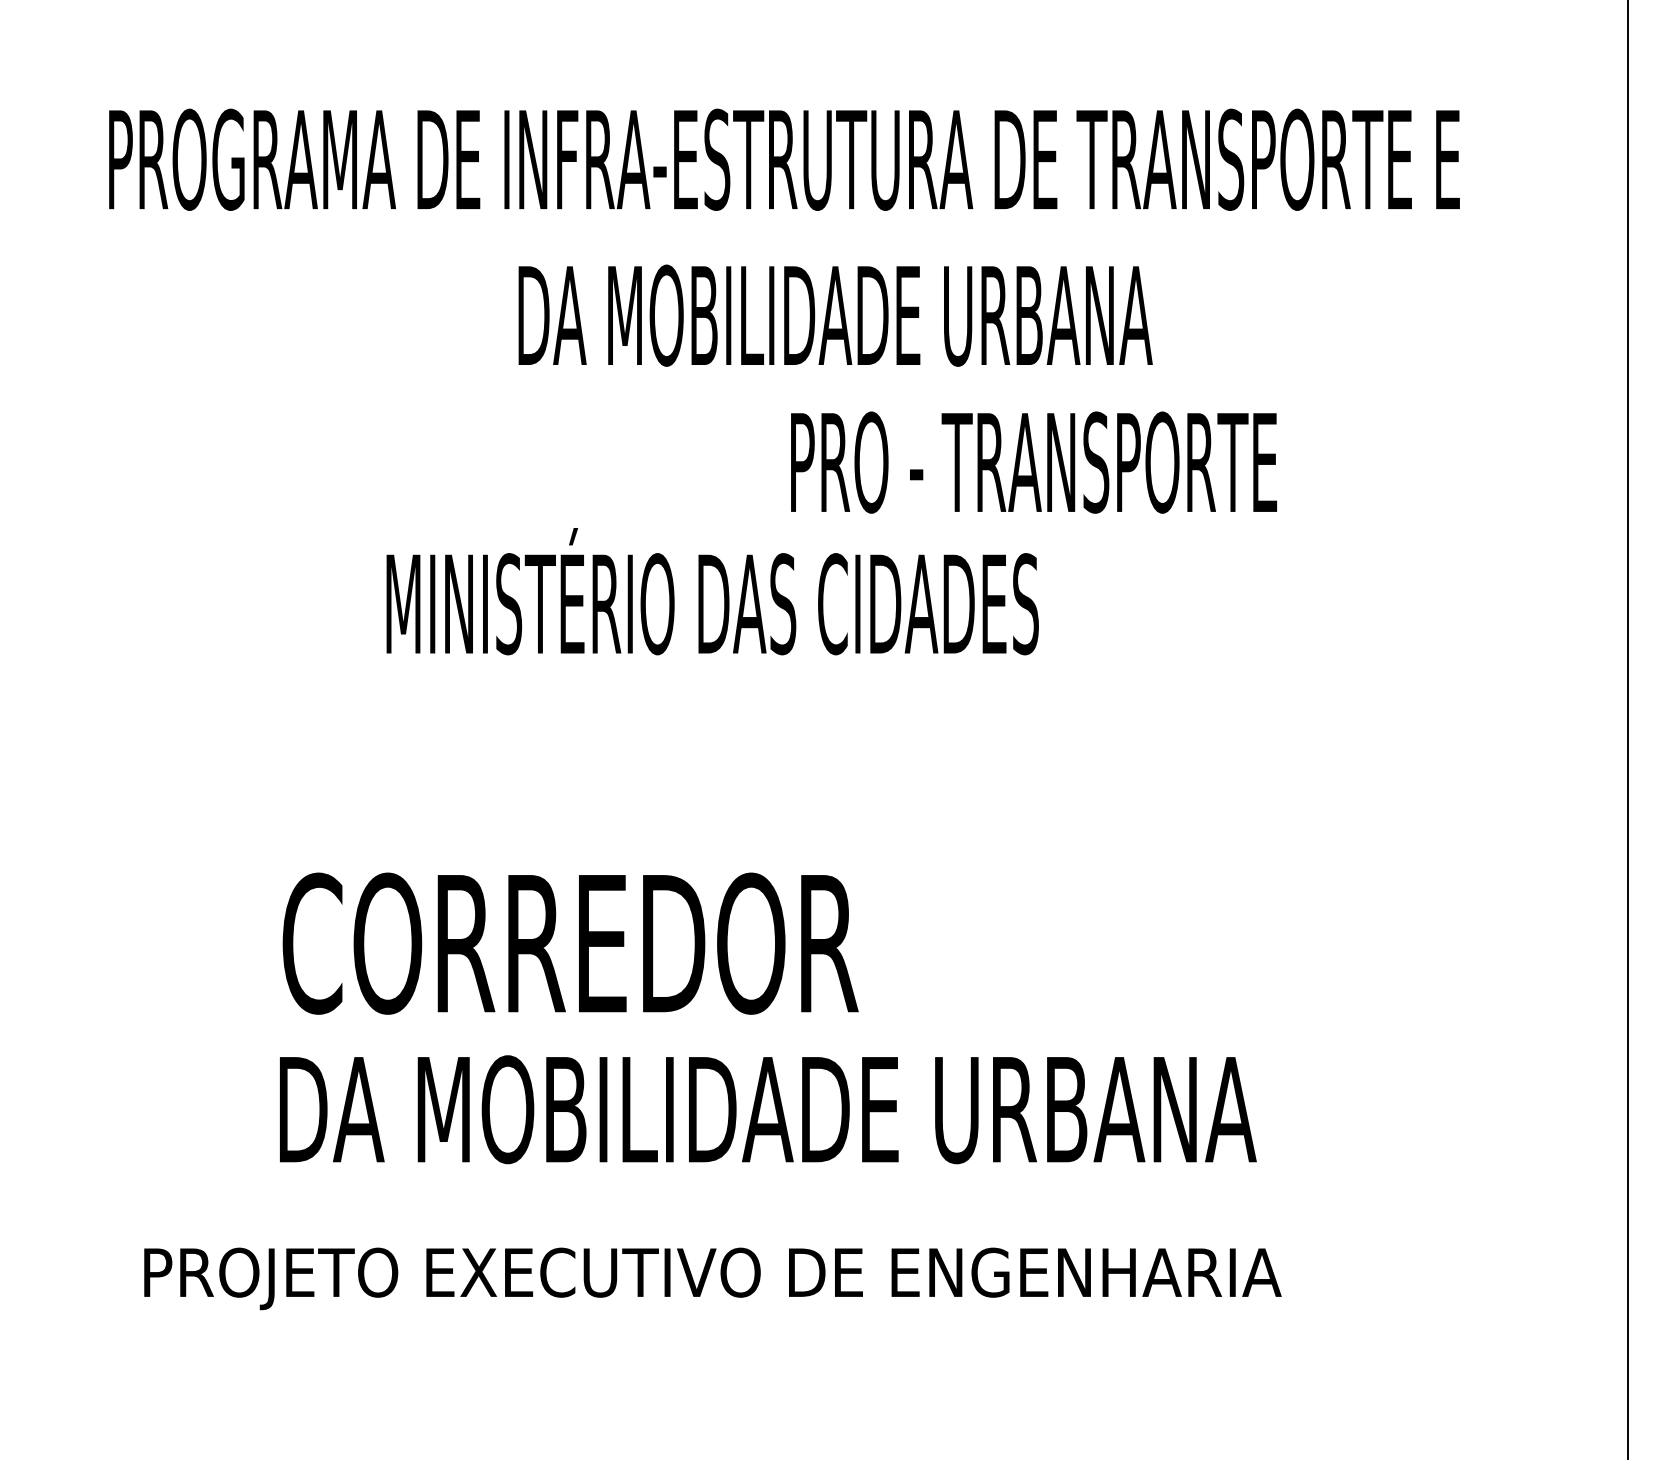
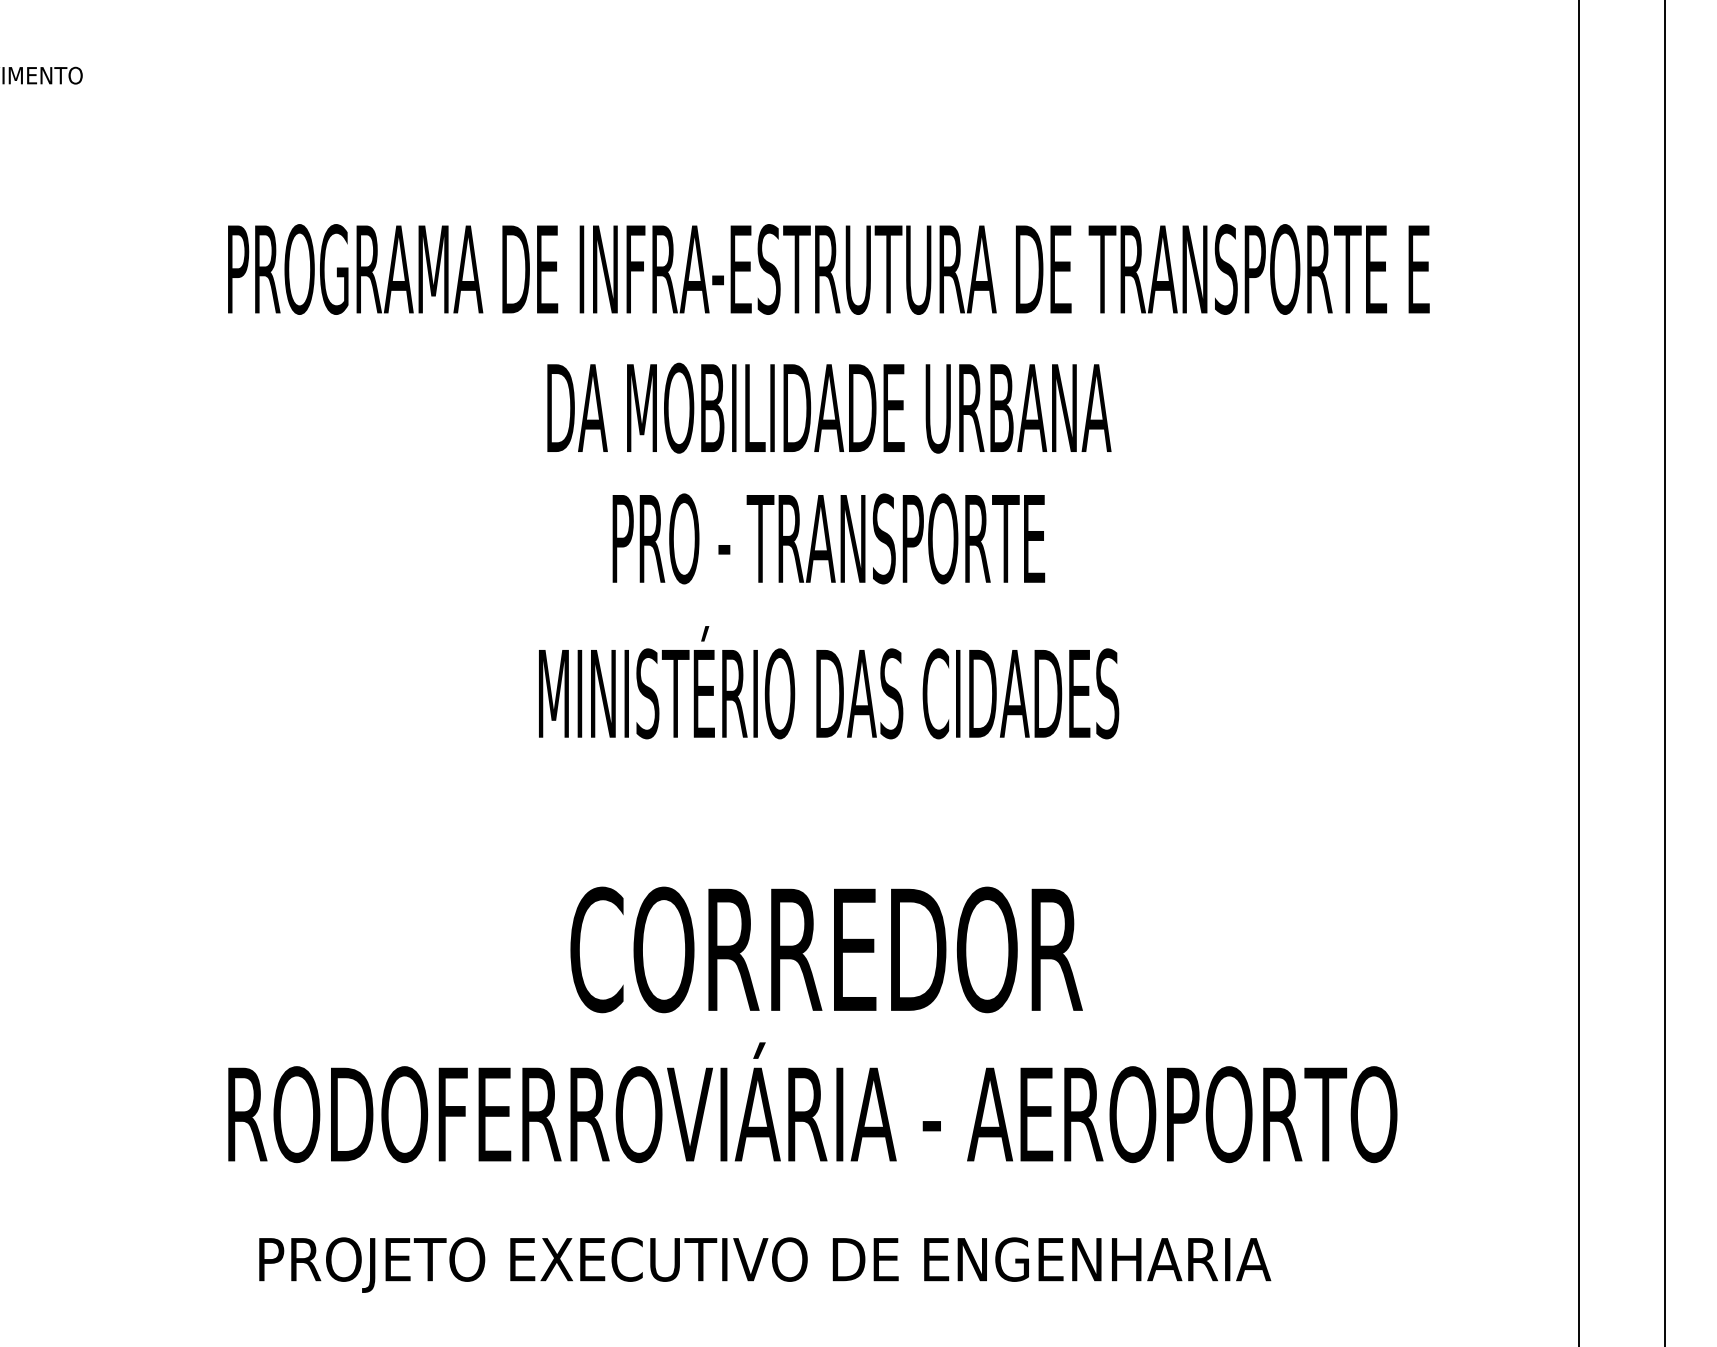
text: (835, 314) -> (829, 407), moved
text: (1033, 462) -> (828, 538), moved
text: (713, 591) -> (829, 682), moved
text: (570, 943) -> (826, 949), moved
text: (766, 1096) -> (812, 1102), DA MOBILIDADE URBANA -> RODOFERROVIÁRIA - AEROPORTO

